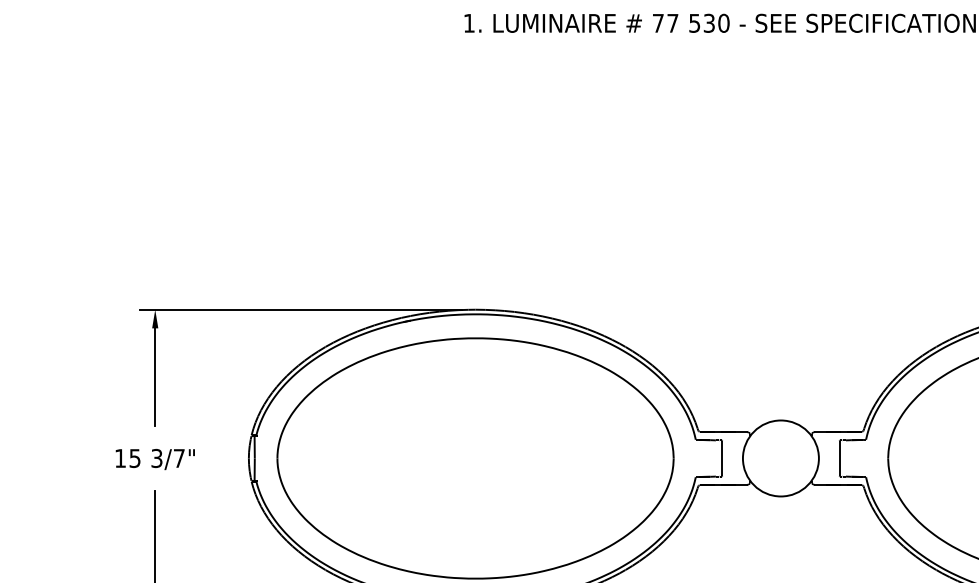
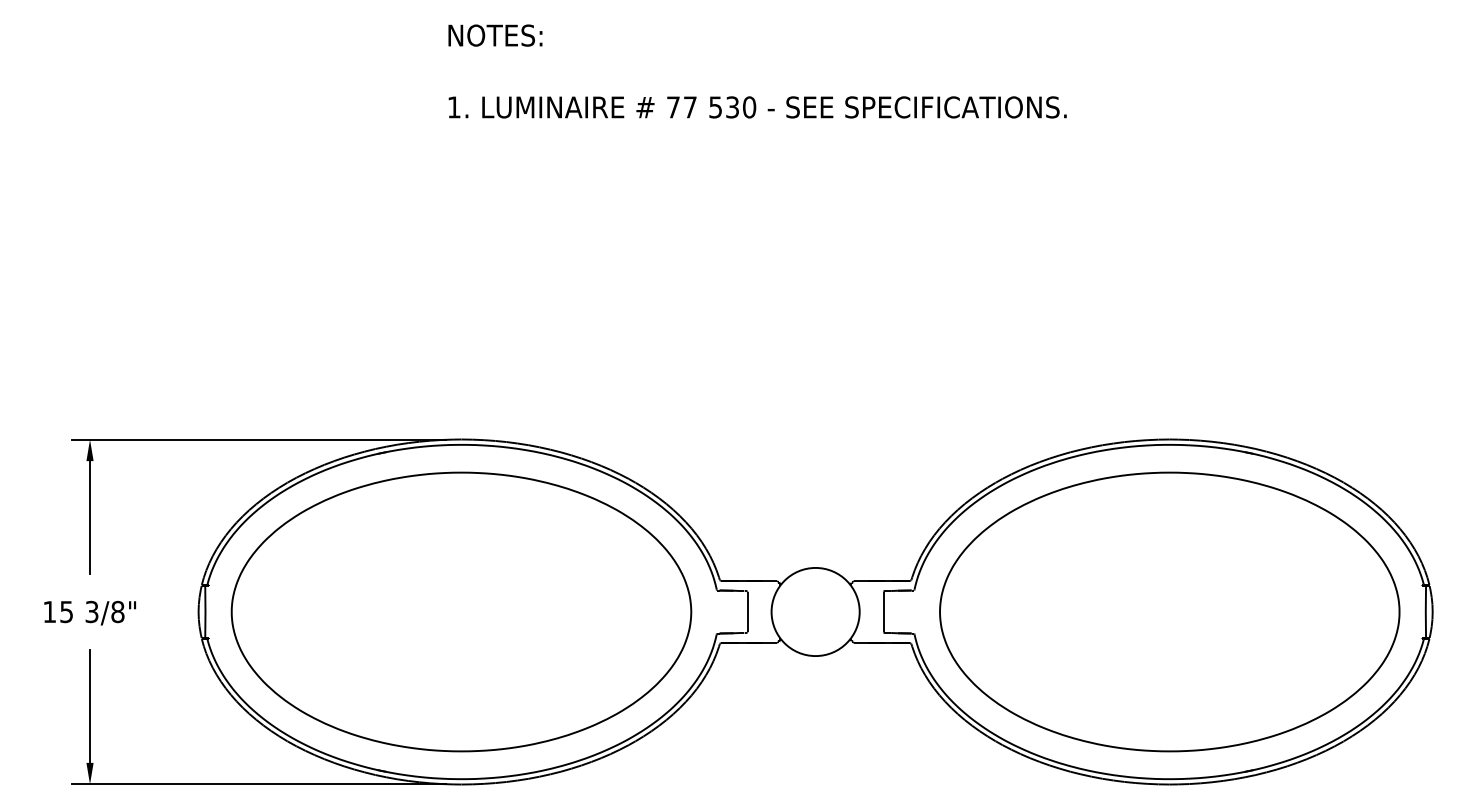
text: (178, 458) -> (117, 611), 3/7" -> 3/8"

